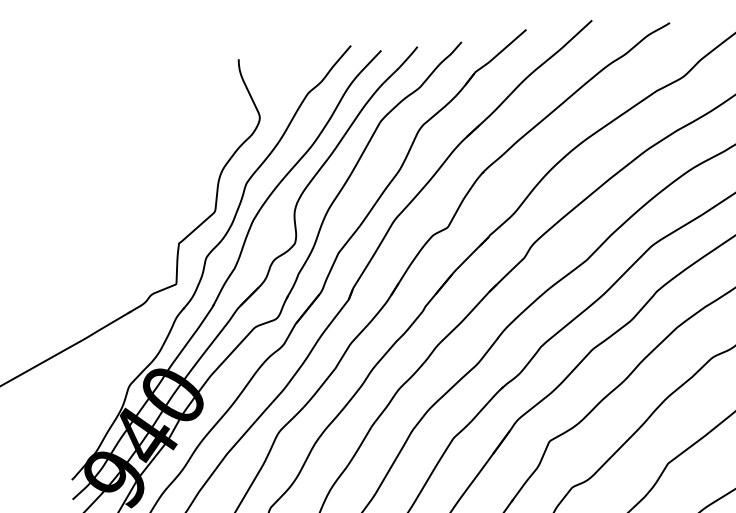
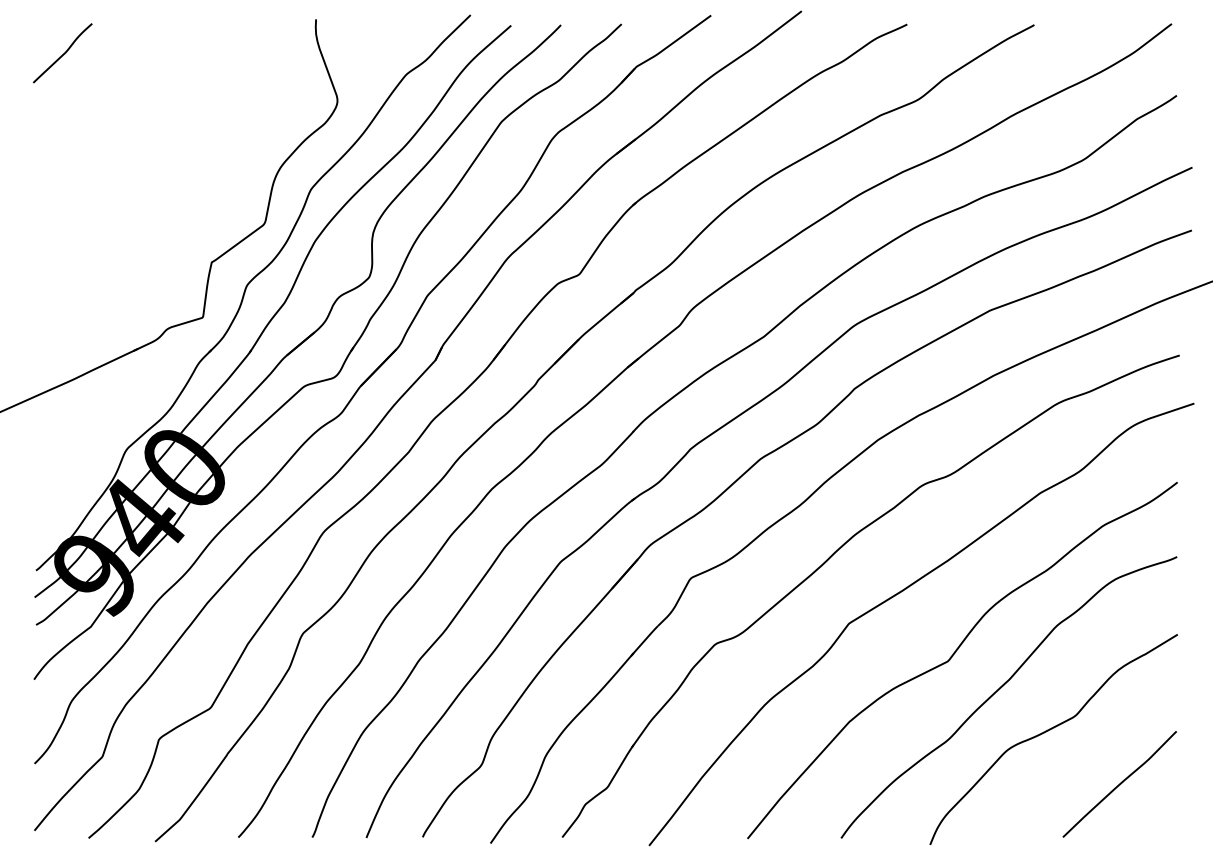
curve: (56, 101) -> (63, 53), added

